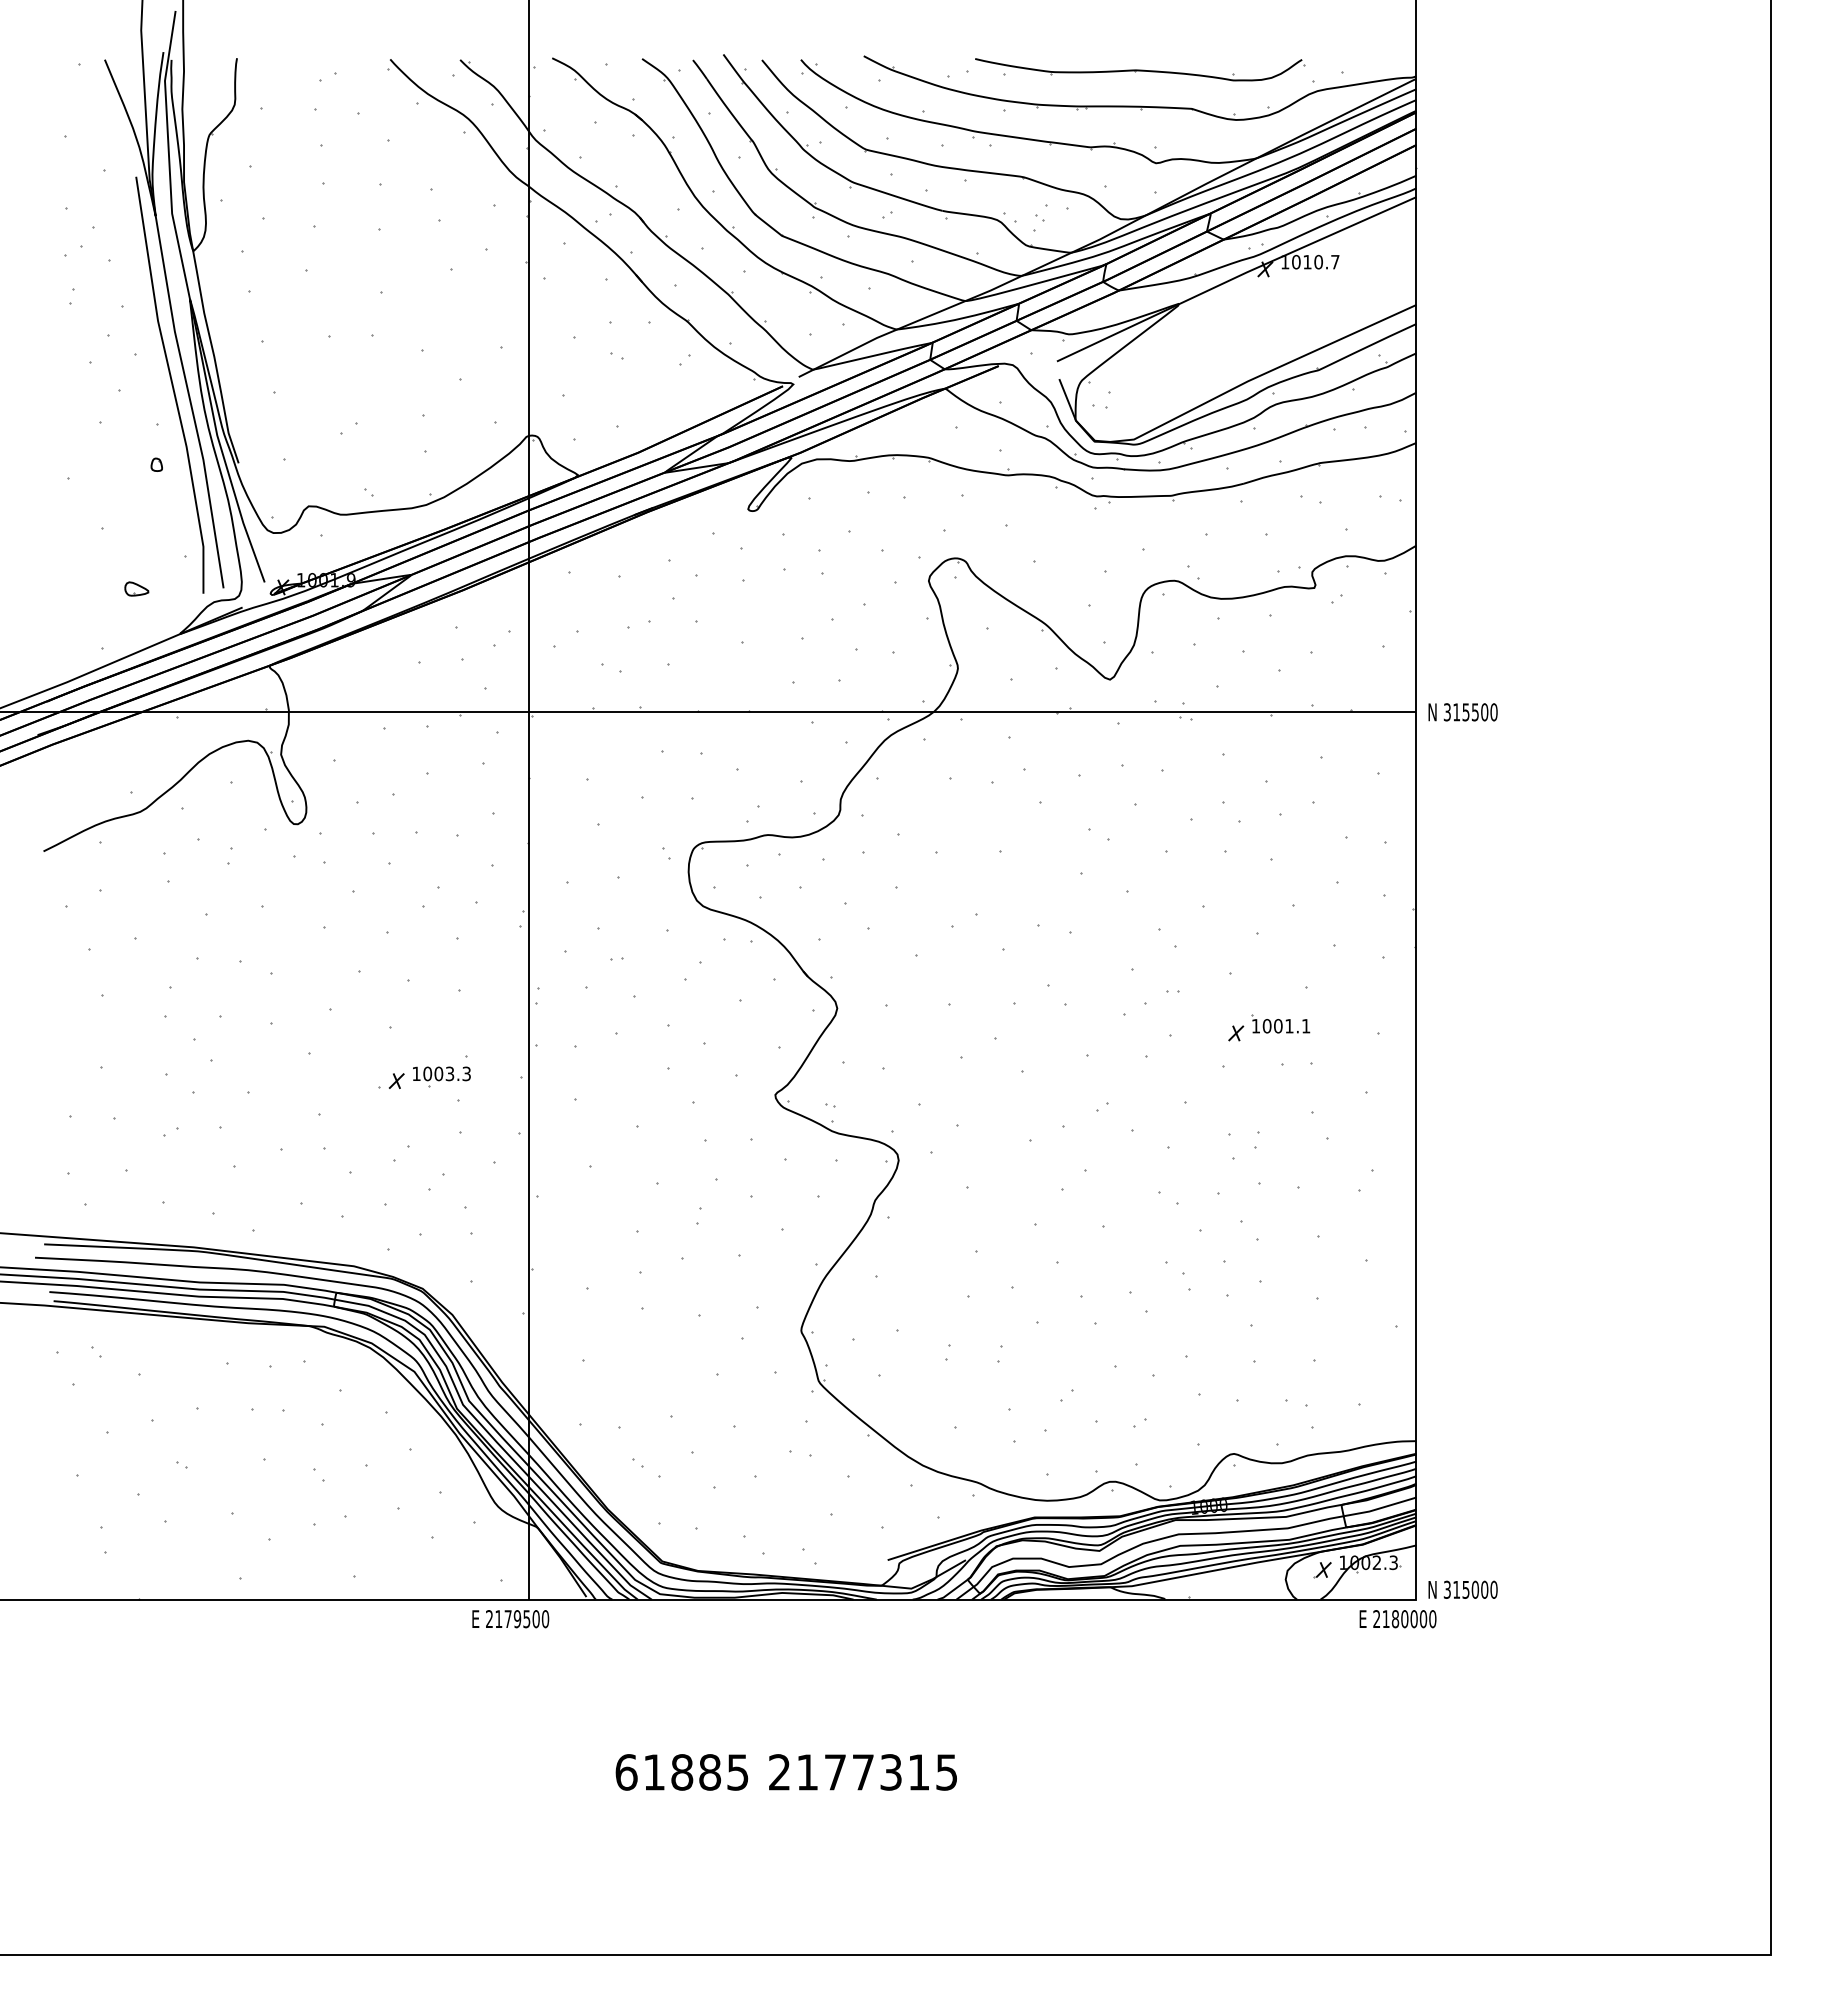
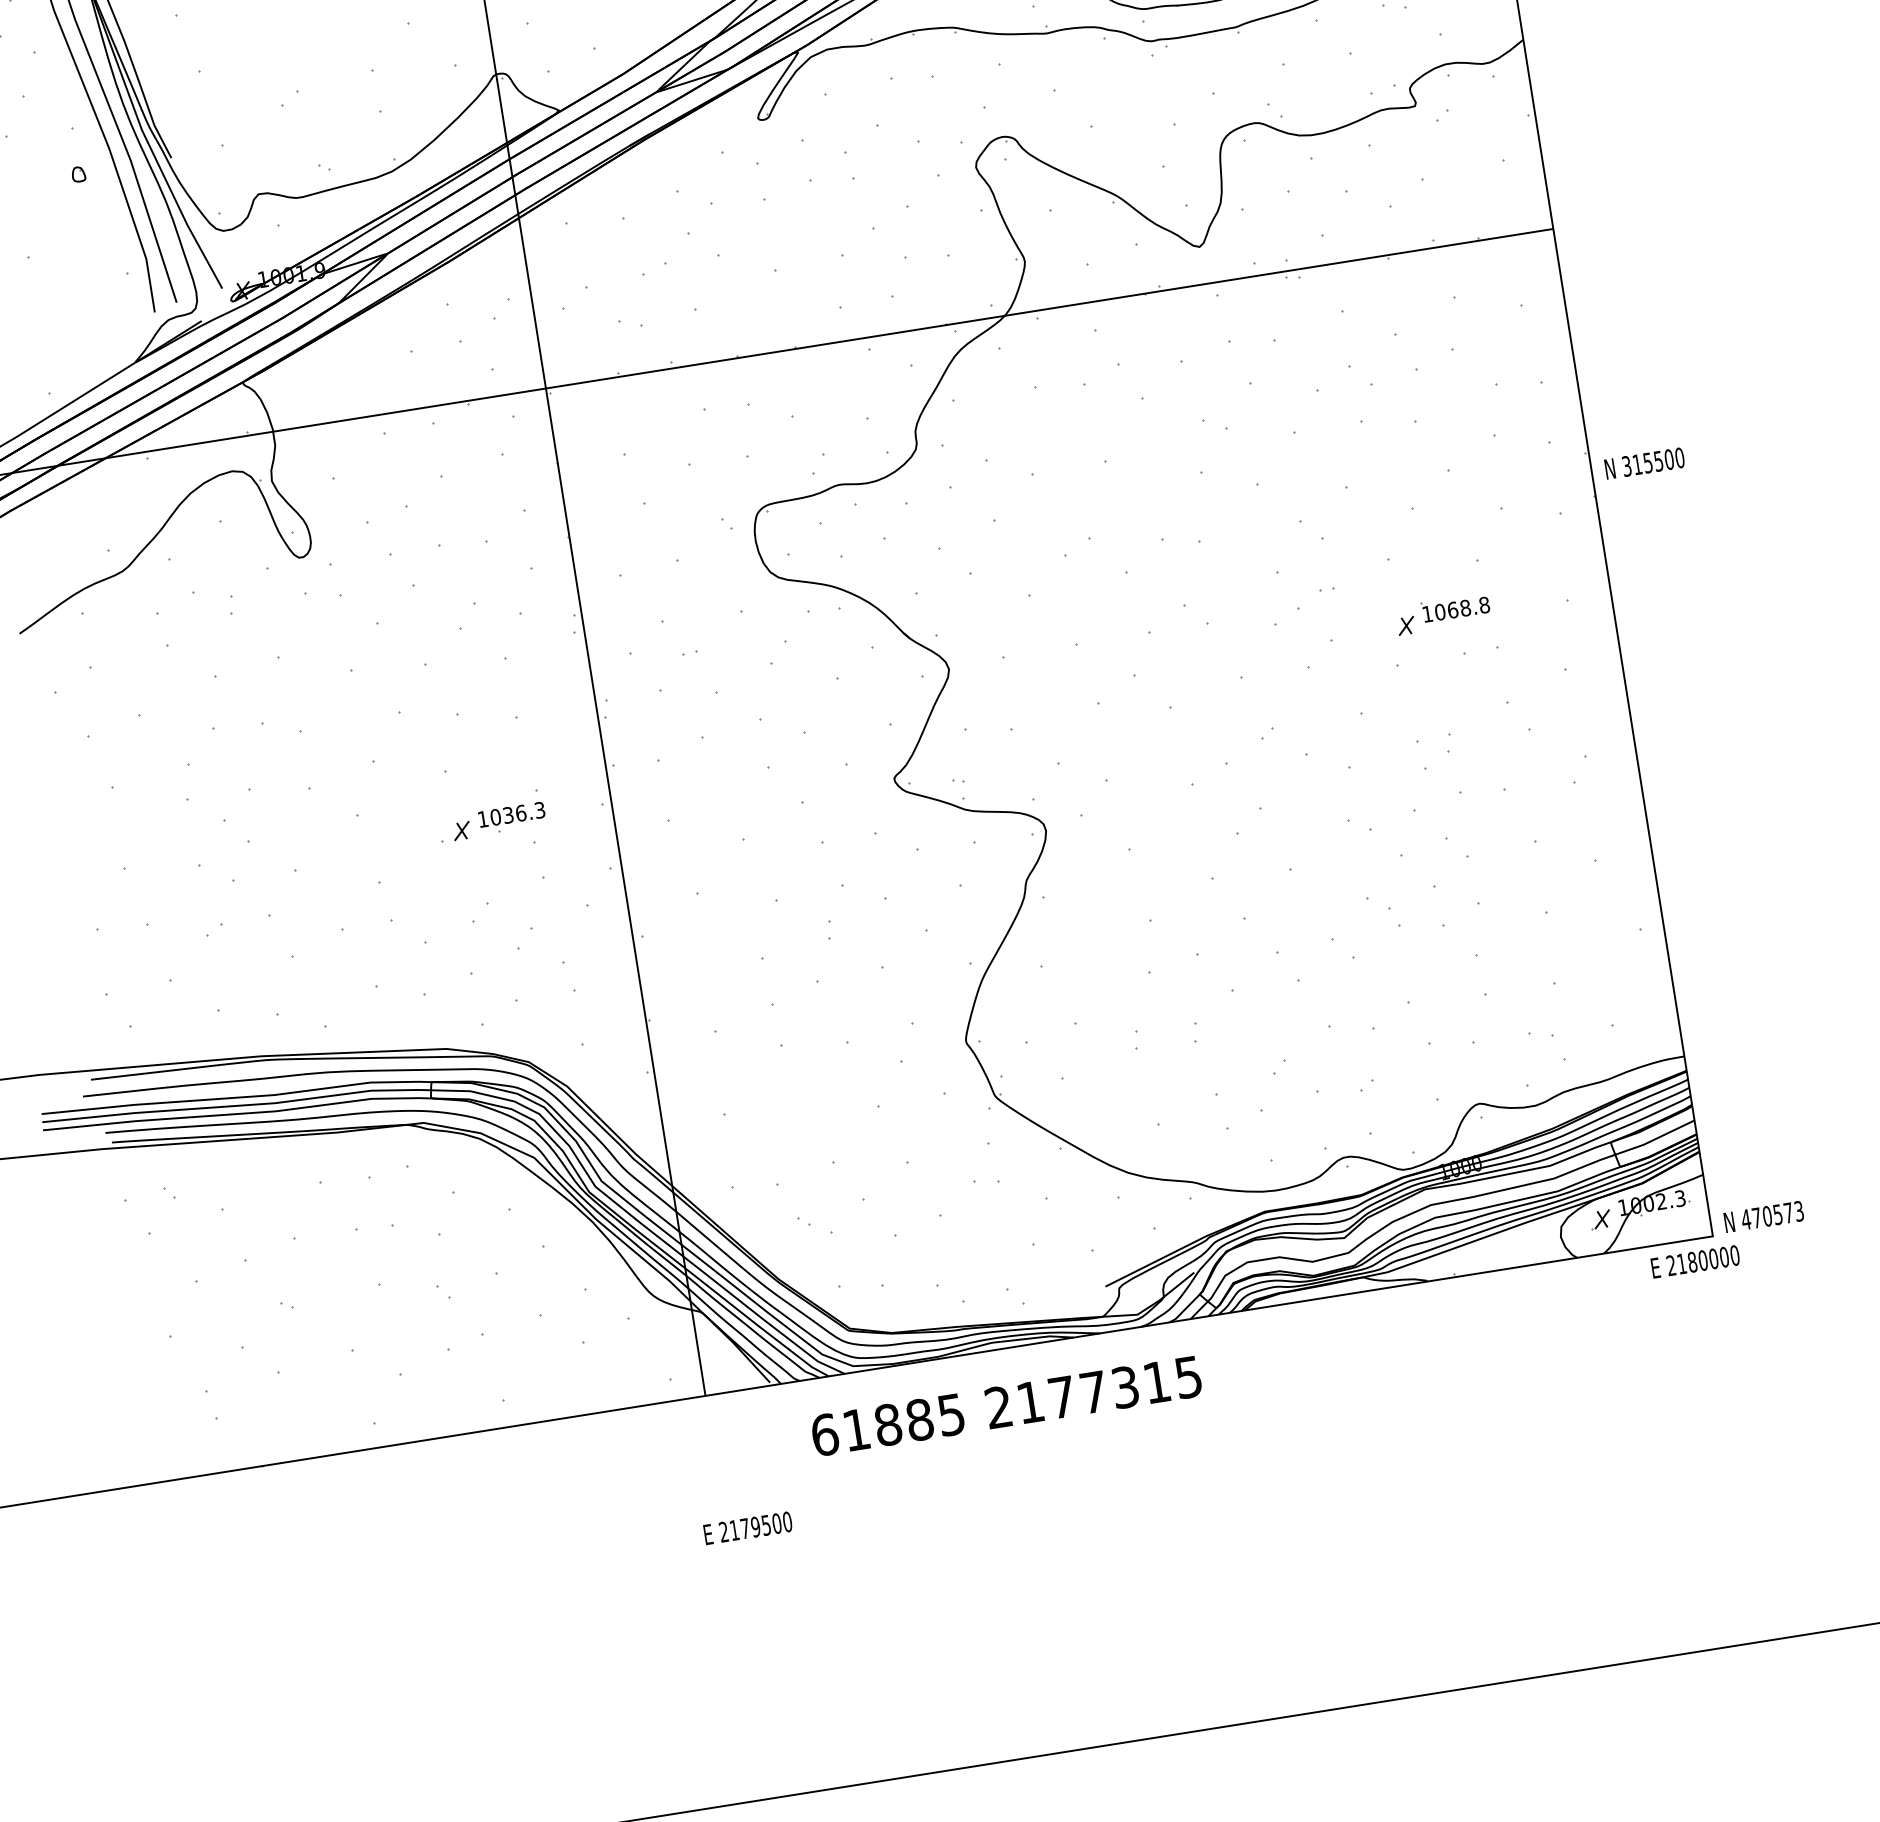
part: (136, 588) -> (77, 318), removed
text: (1462, 712) -> (1644, 463), moved
text: (1292, 1025) -> (1468, 606), 1001.1 -> 1068.8
text: (444, 1073) -> (514, 813), 1003.3 -> 1036.3
text: (1470, 1589) -> (1772, 1215), 315000 -> 470573
text: (510, 1619) -> (747, 1528), moved
text: (785, 1772) -> (1005, 1406), moved

